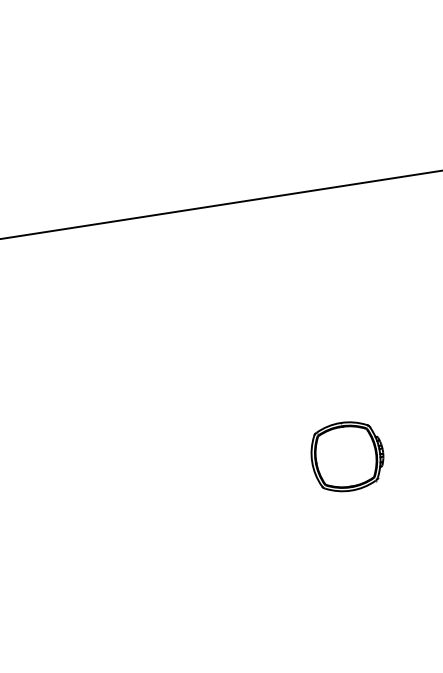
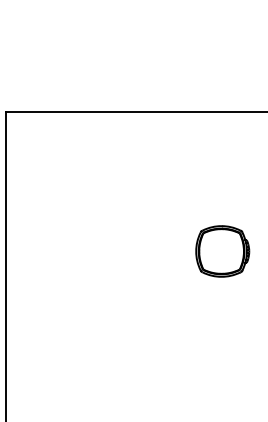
part: (347, 456) -> (222, 251), size x1.43

